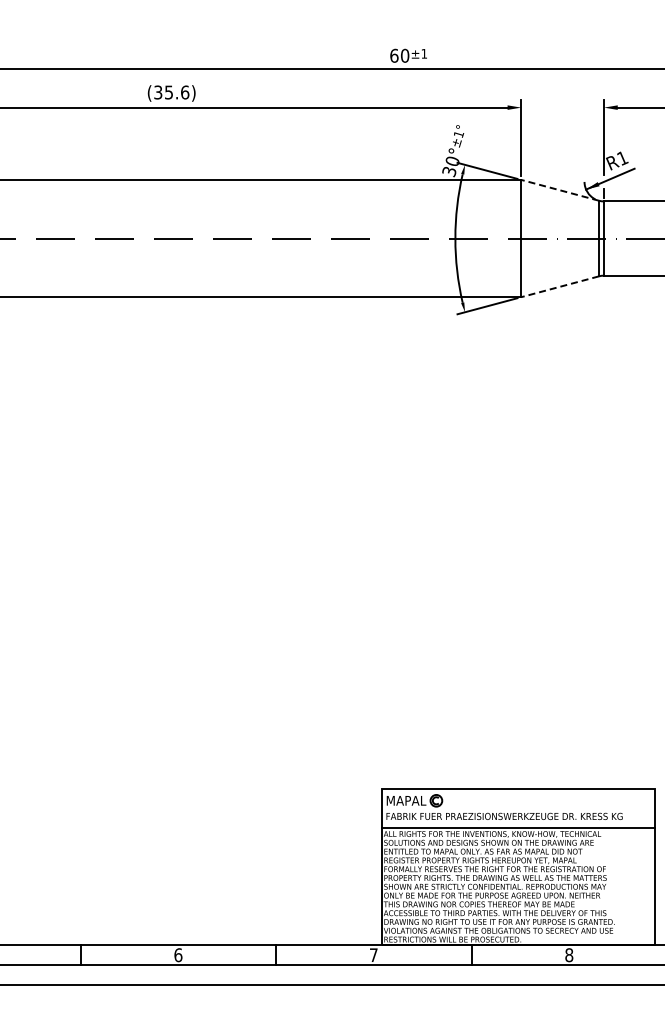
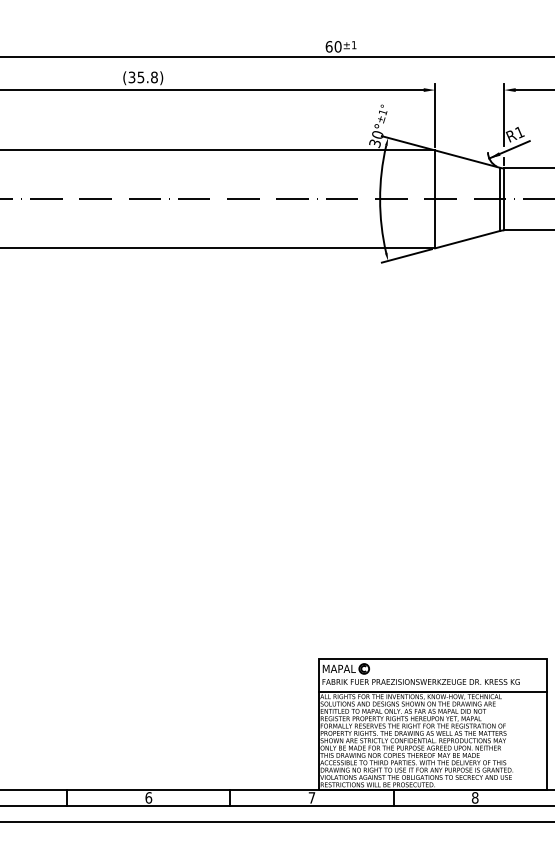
text: (185, 92) -> (154, 77), (35.6) -> (35.8)
line: (559, 190) -> (467, 159), dashed -> solid
line: (559, 286) -> (467, 239), dashed -> solid

